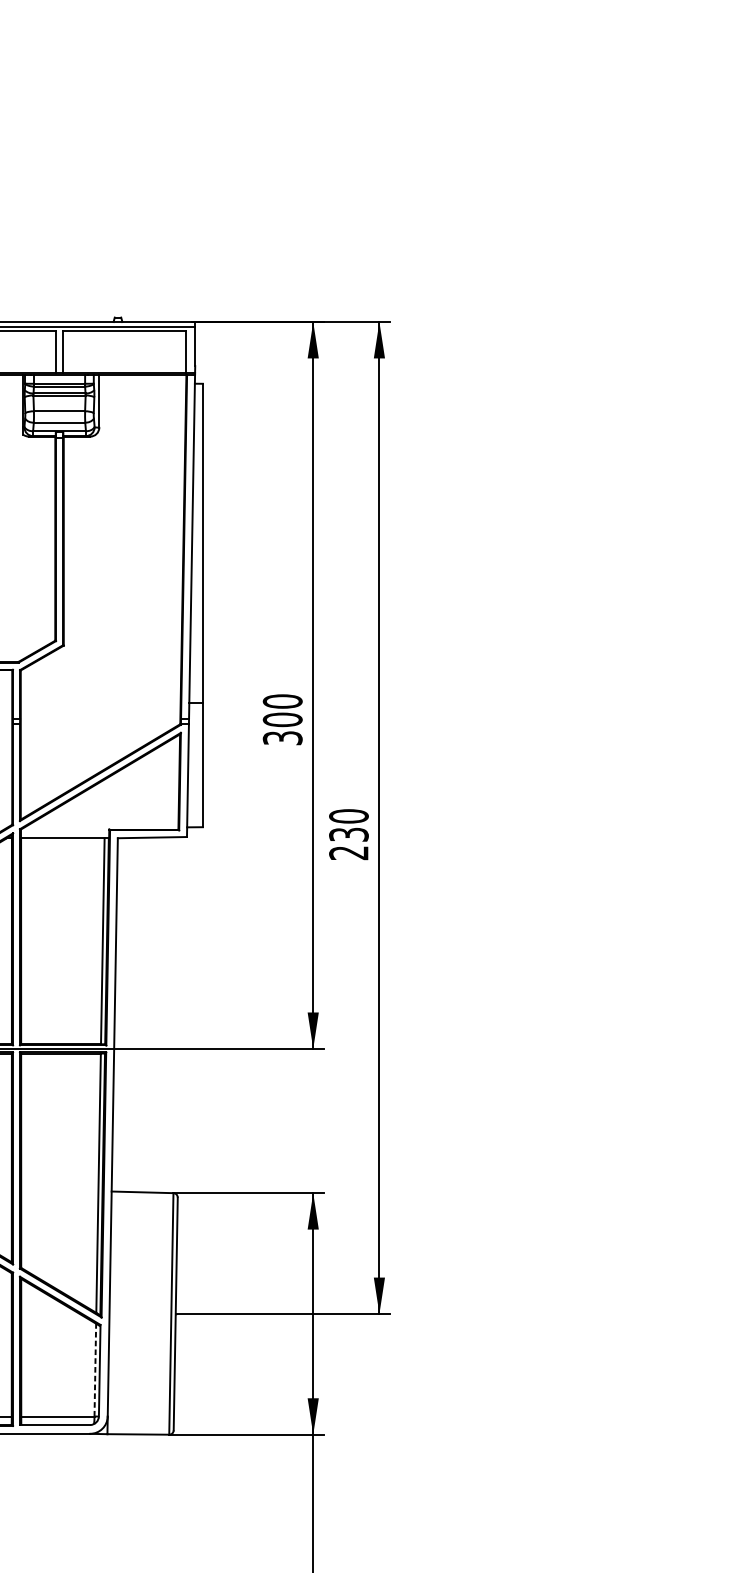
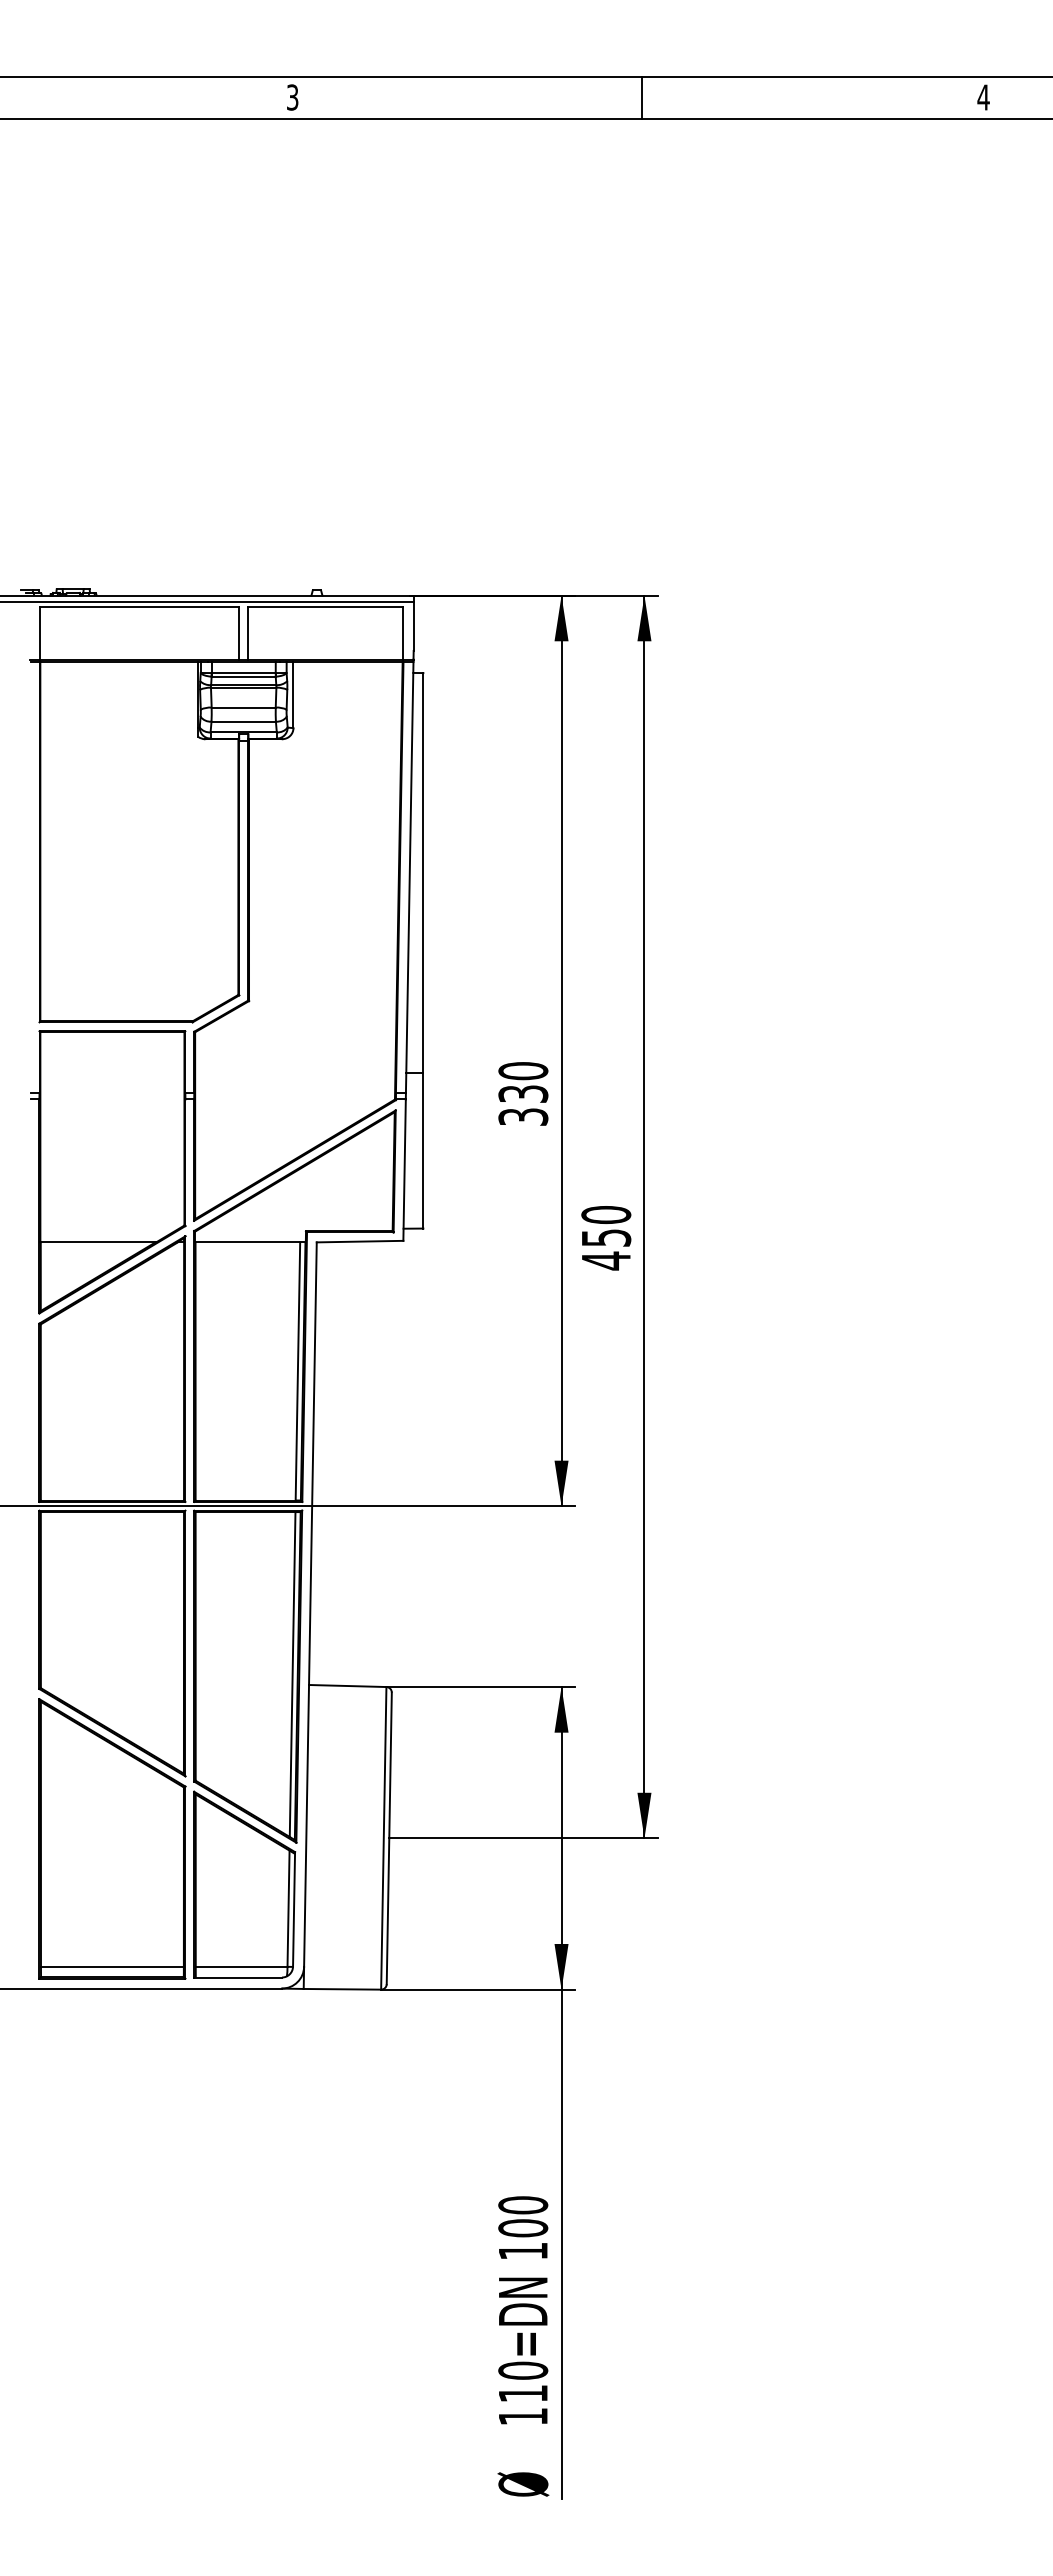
text: (282, 720) -> (523, 1094), 300 -> 330
text: (348, 843) -> (605, 1249), 230 -> 450
line: (95, 1369) -> (288, 1908), dashed -> solid

